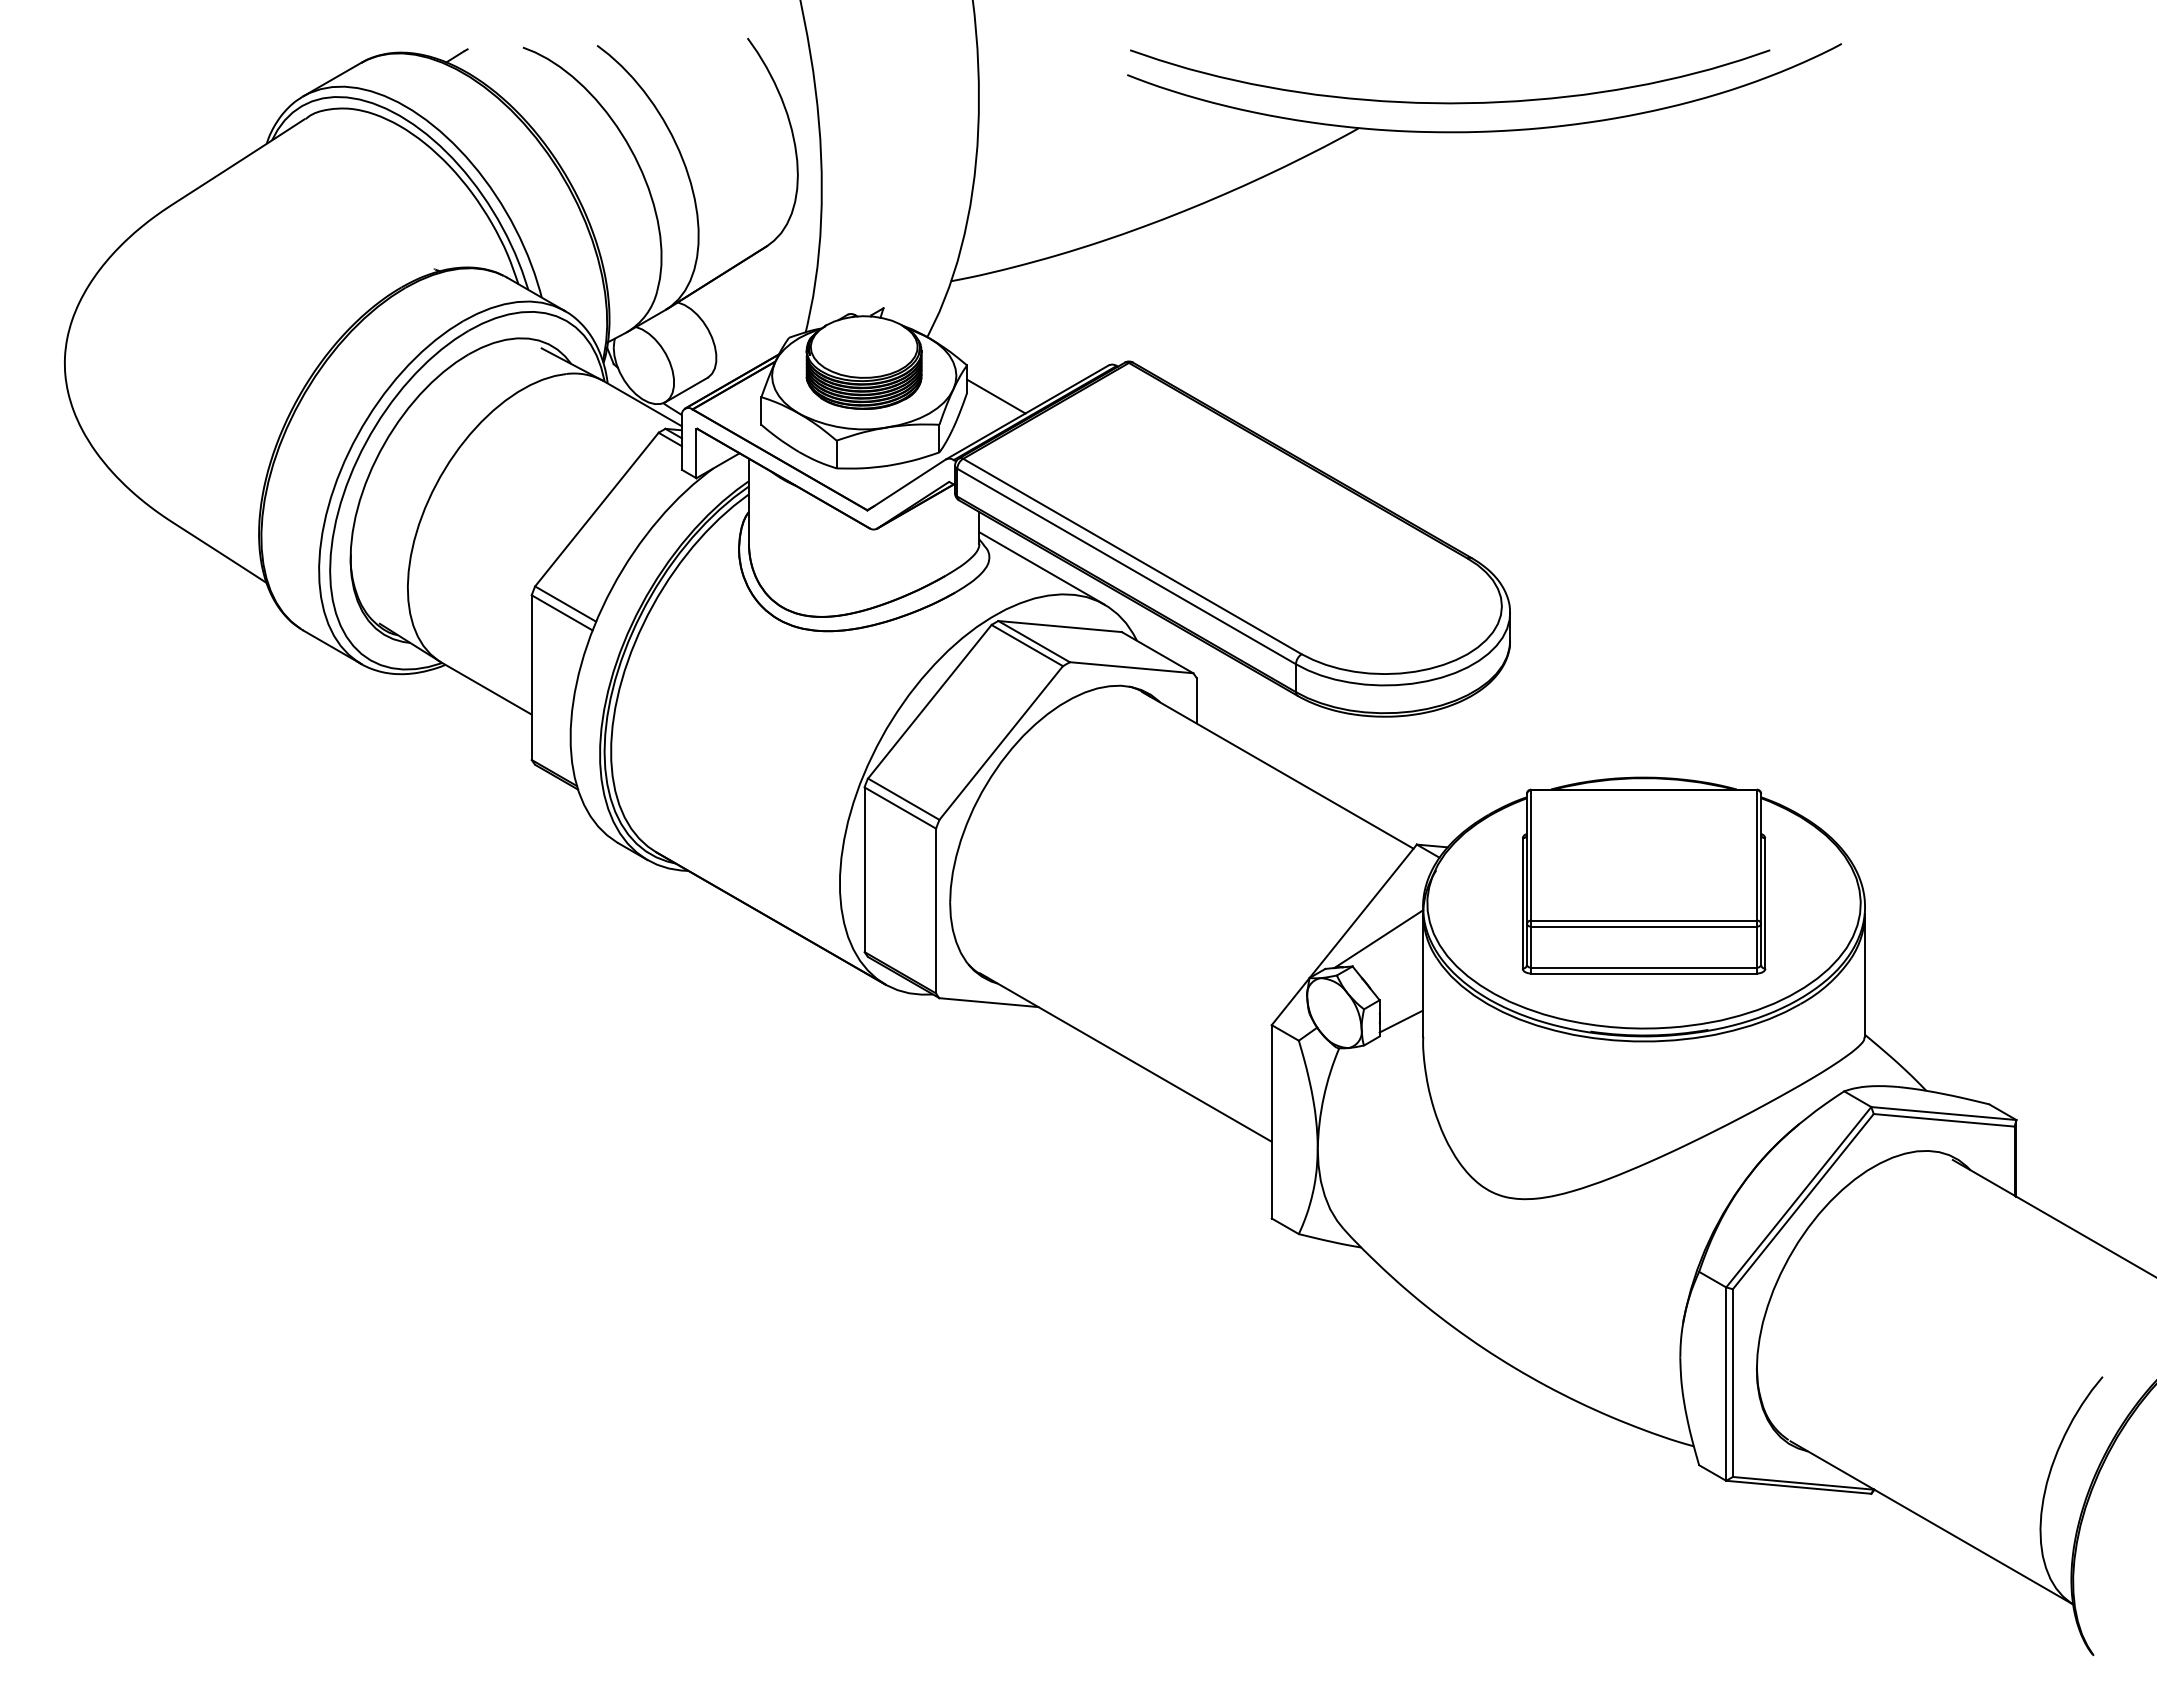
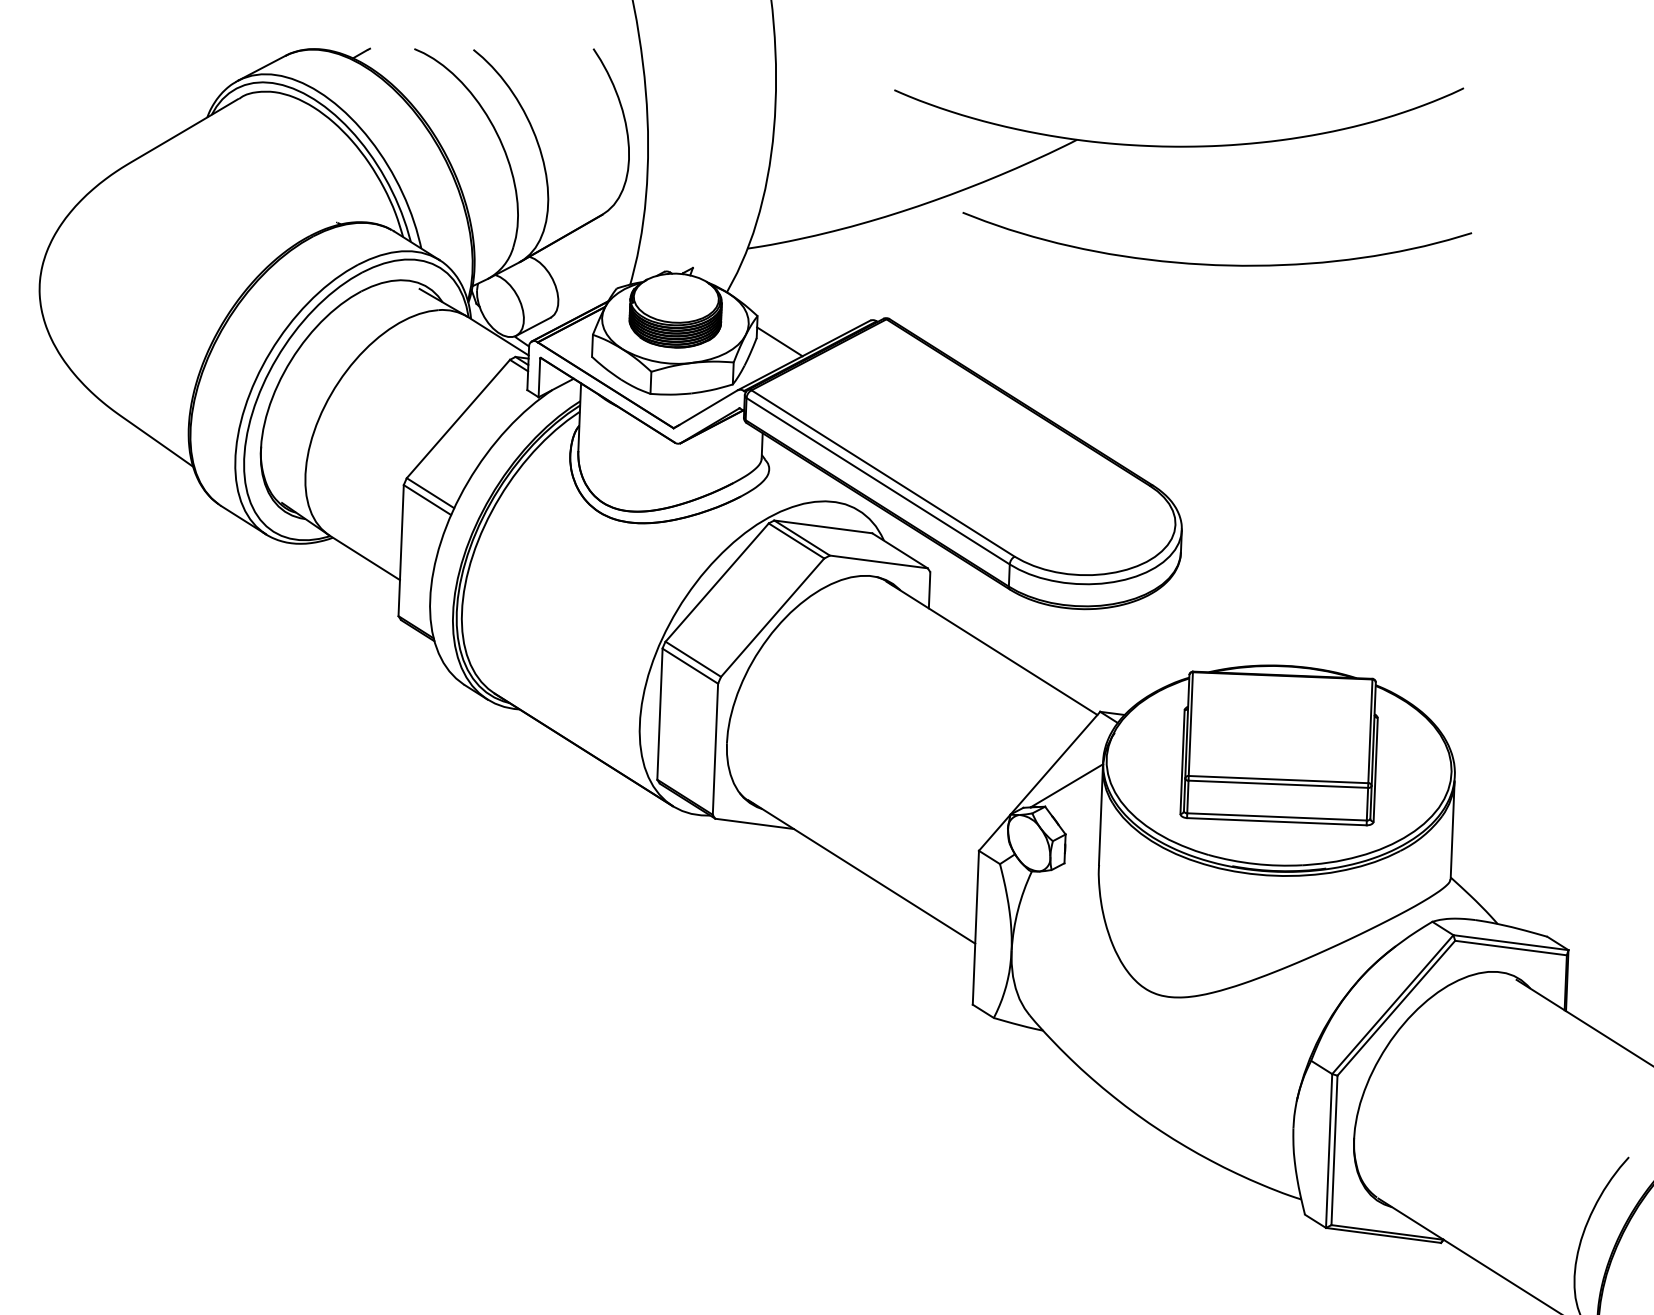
curve: (1450, 102) -> (1215, 264), moved
line: (1041, 568) -> (810, 480), removed
line: (1400, 1021) -> (1081, 852), removed

